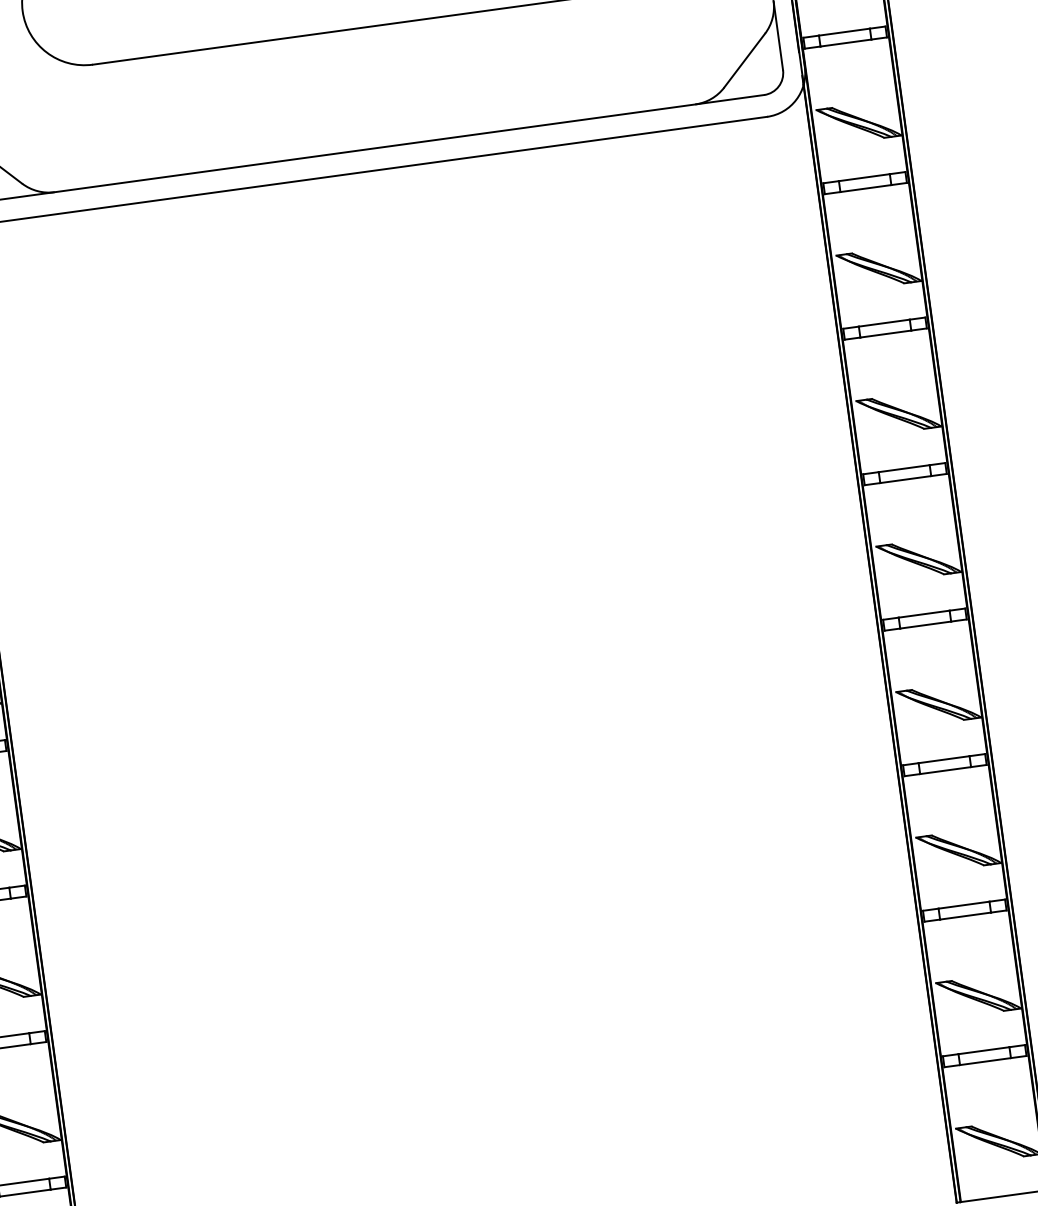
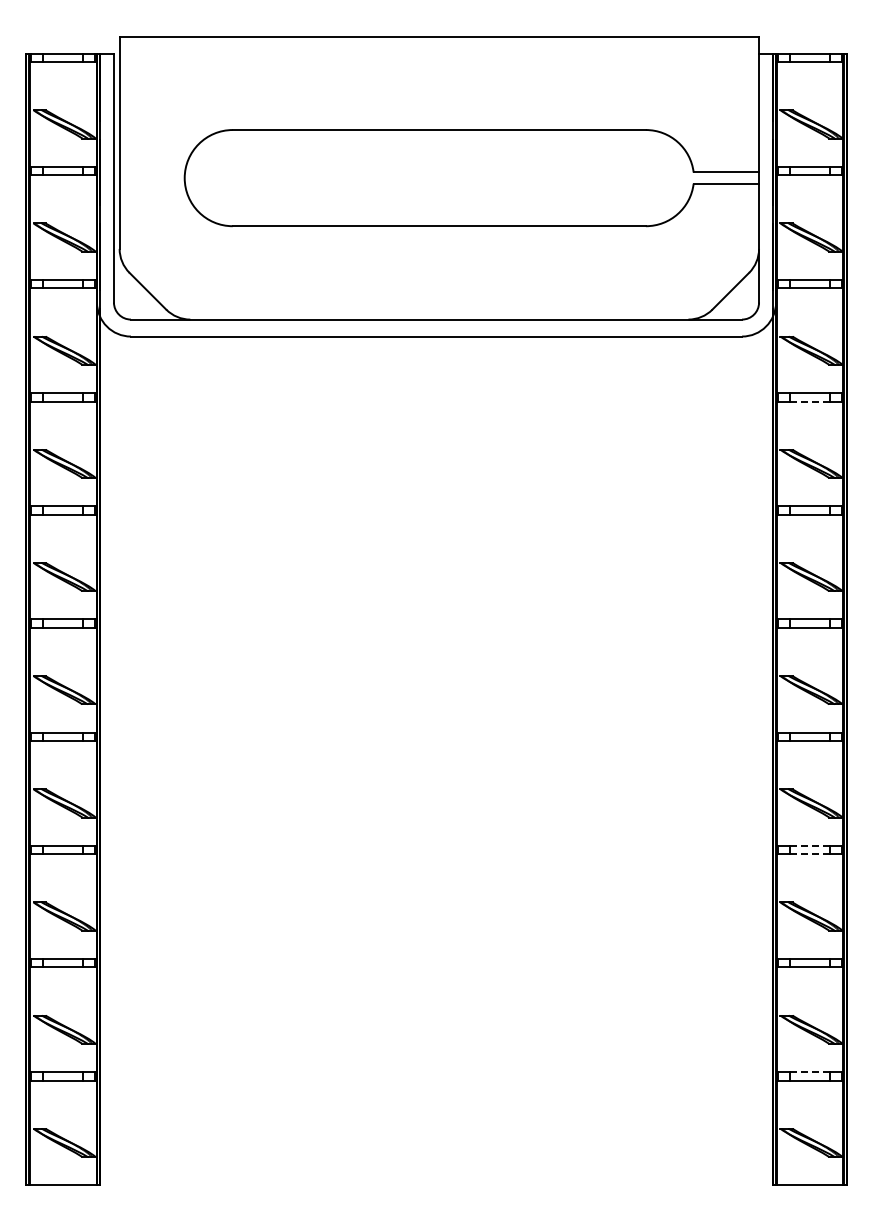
line: (865, 188) -> (809, 401), solid -> dashed
line: (943, 759) -> (809, 845), solid -> dashed
line: (945, 770) -> (809, 854), solid -> dashed
line: (983, 1051) -> (809, 1072), solid -> dashed

